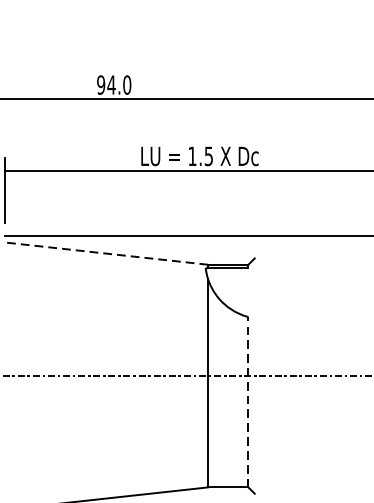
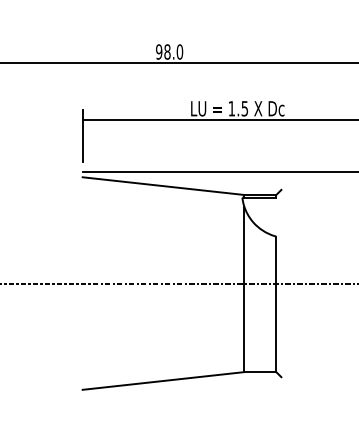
text: (111, 84) -> (167, 51), 94.0 -> 98.0
line: (106, 254) -> (163, 186), dashed -> solid
line: (248, 402) -> (276, 304), dashed -> solid

